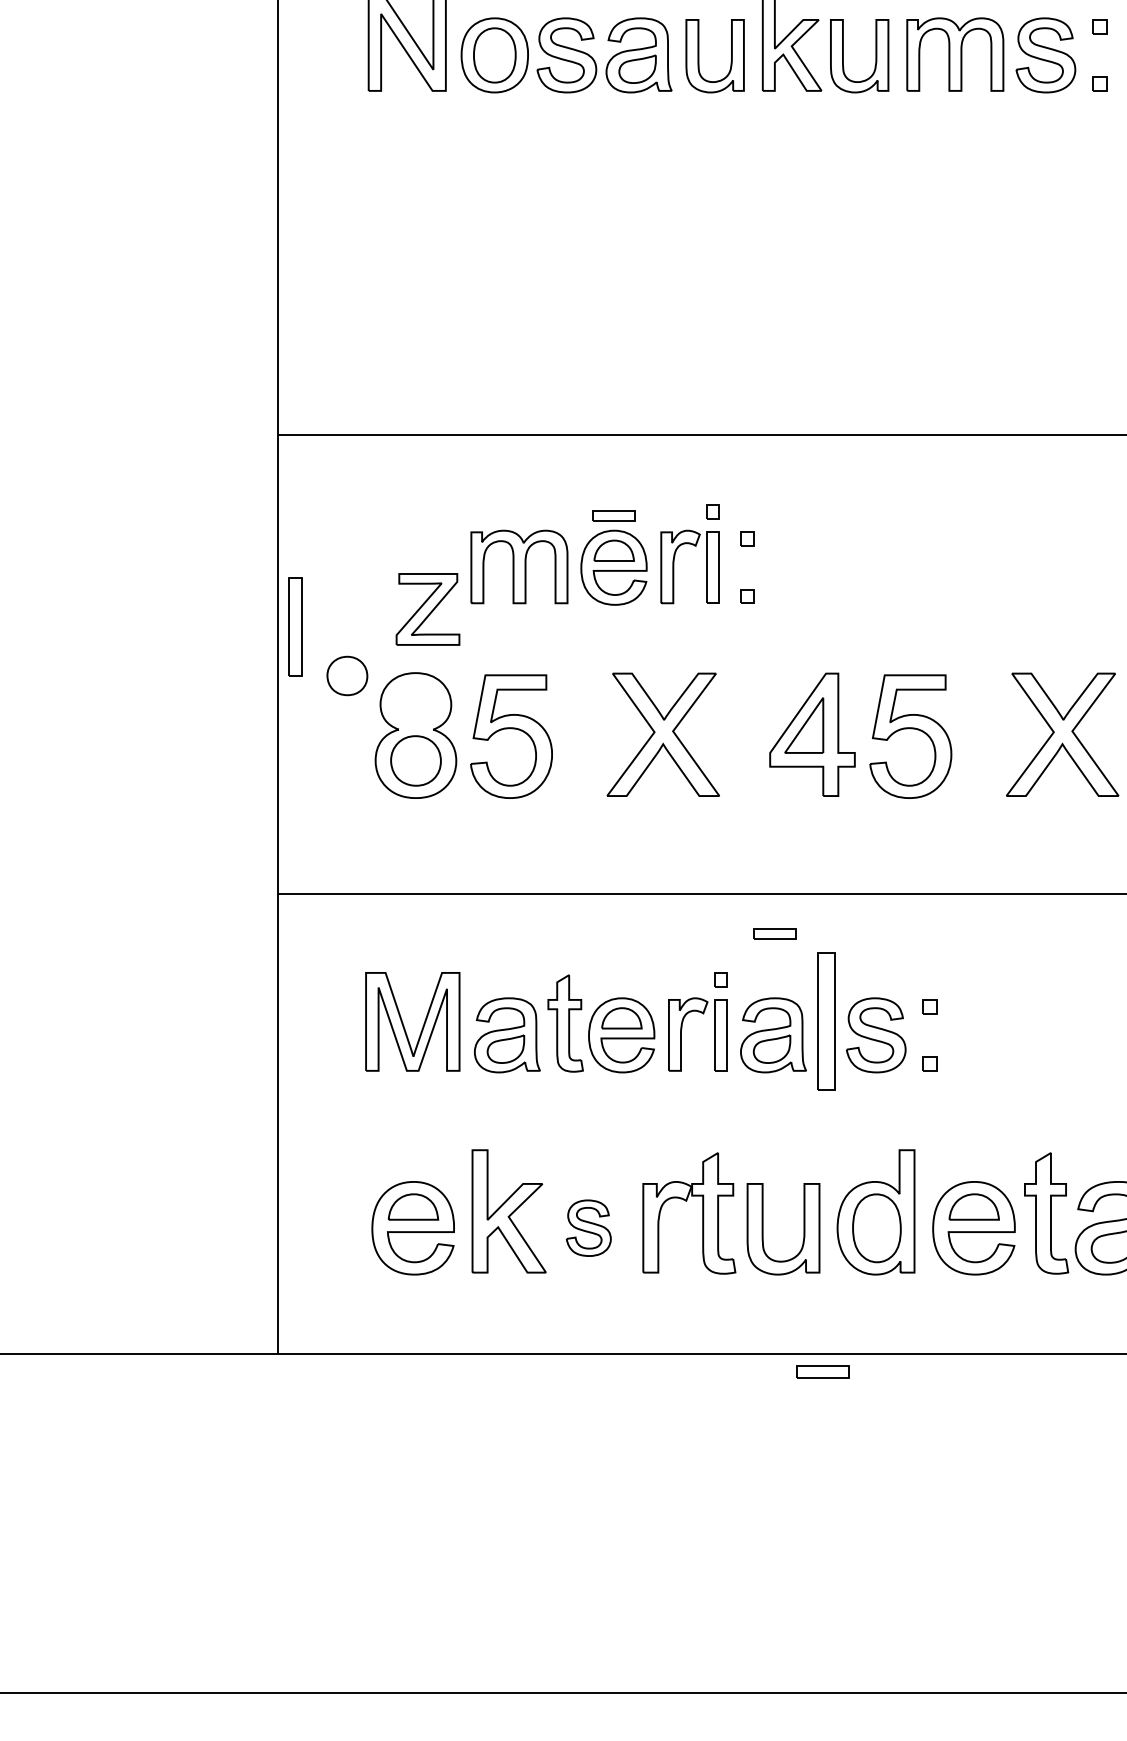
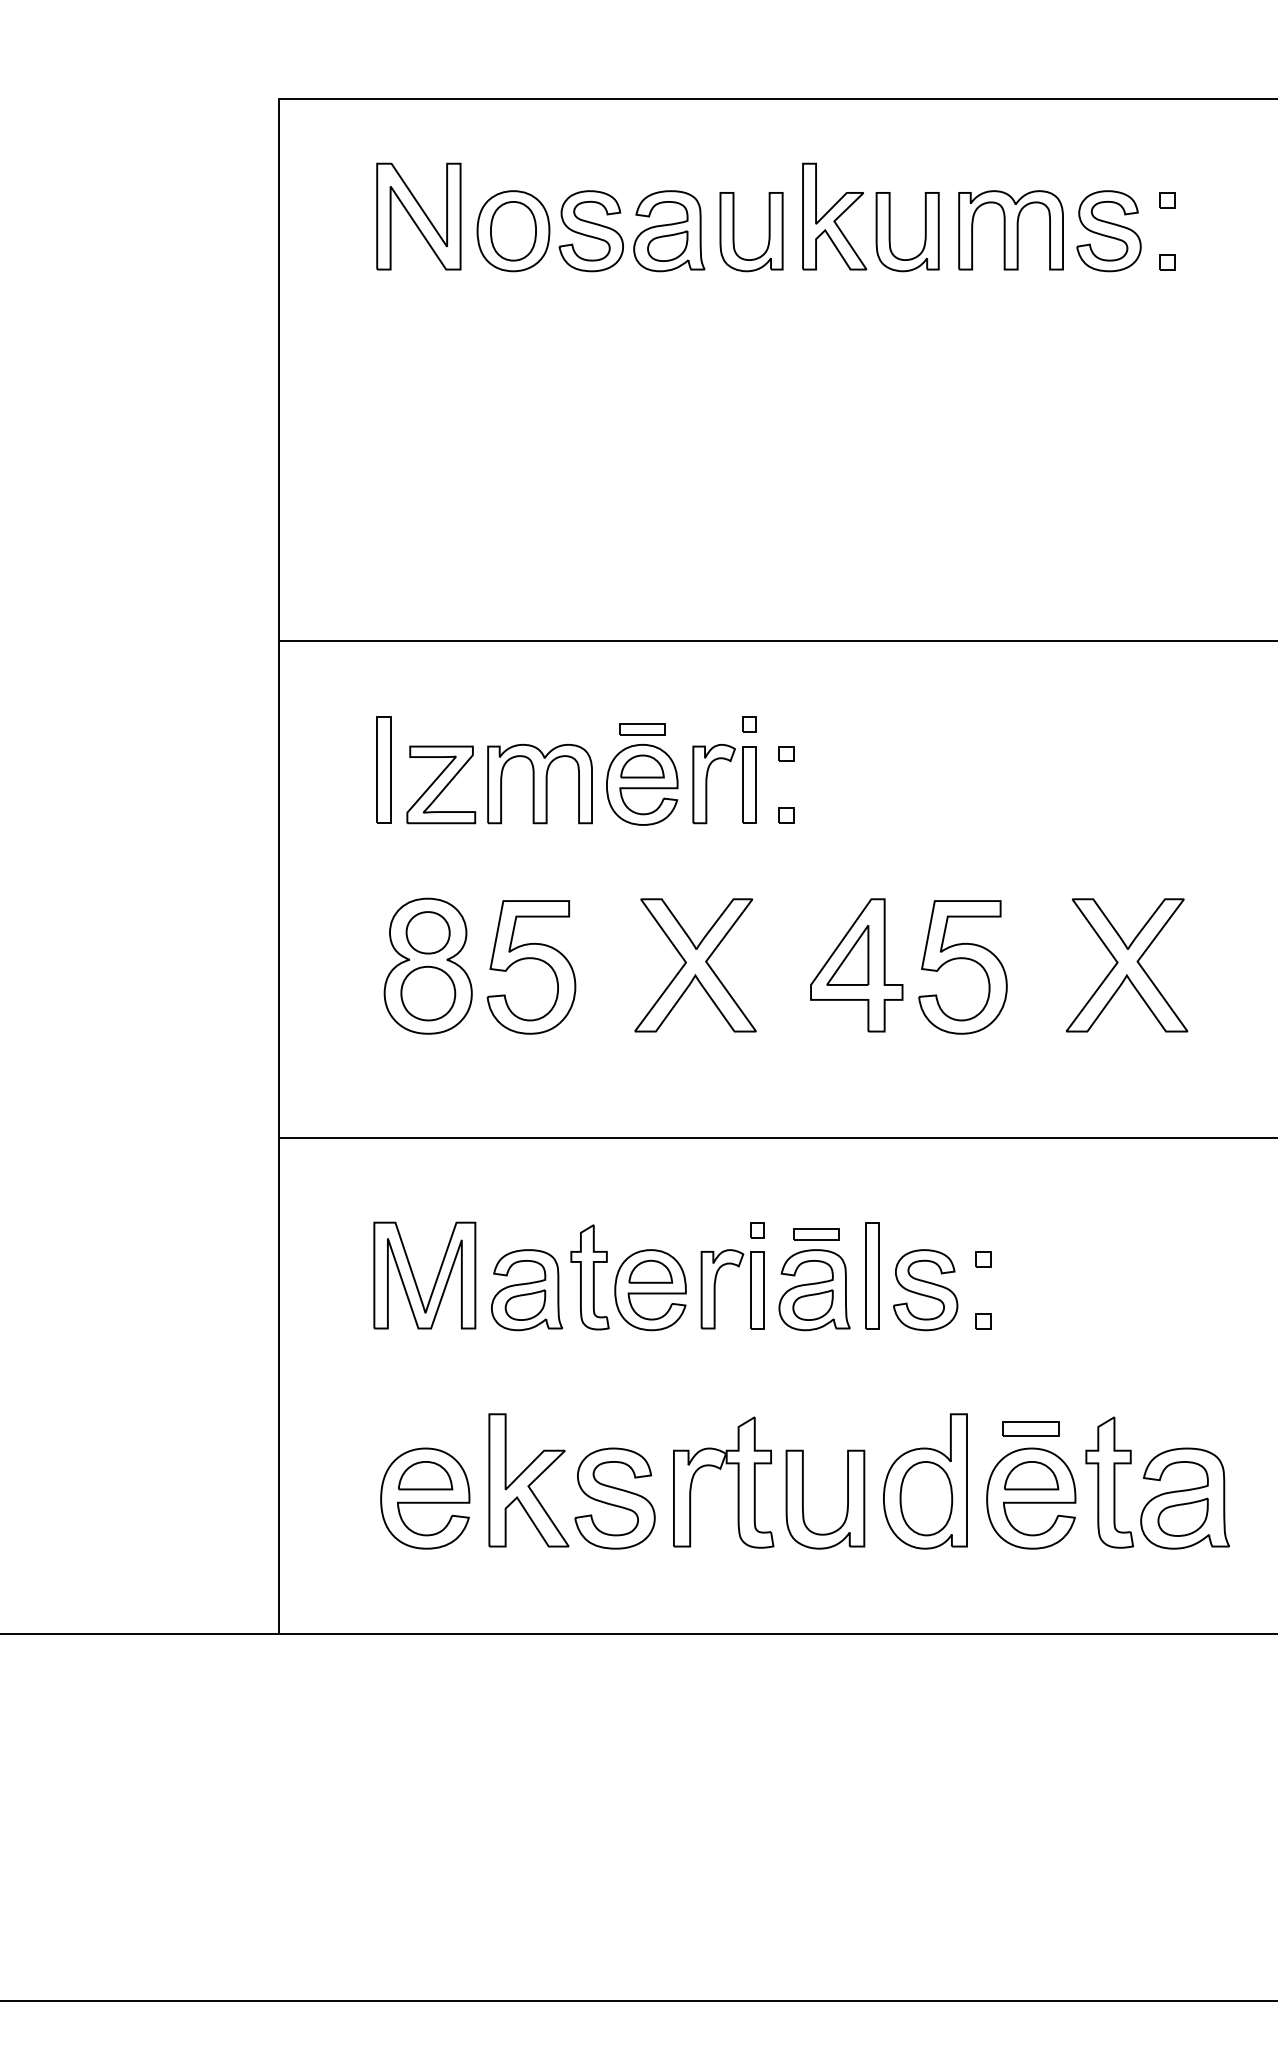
part: (428, 609) -> (441, 784), moved
part: (294, 626) -> (383, 769), moved
part: (346, 675) -> (427, 932), moved
part: (775, 933) -> (816, 1234), moved
part: (827, 1021) -> (872, 1275), size x0.71
part: (588, 1228) -> (614, 1498), size x1.67
part: (822, 1371) -> (1030, 1428), moved

